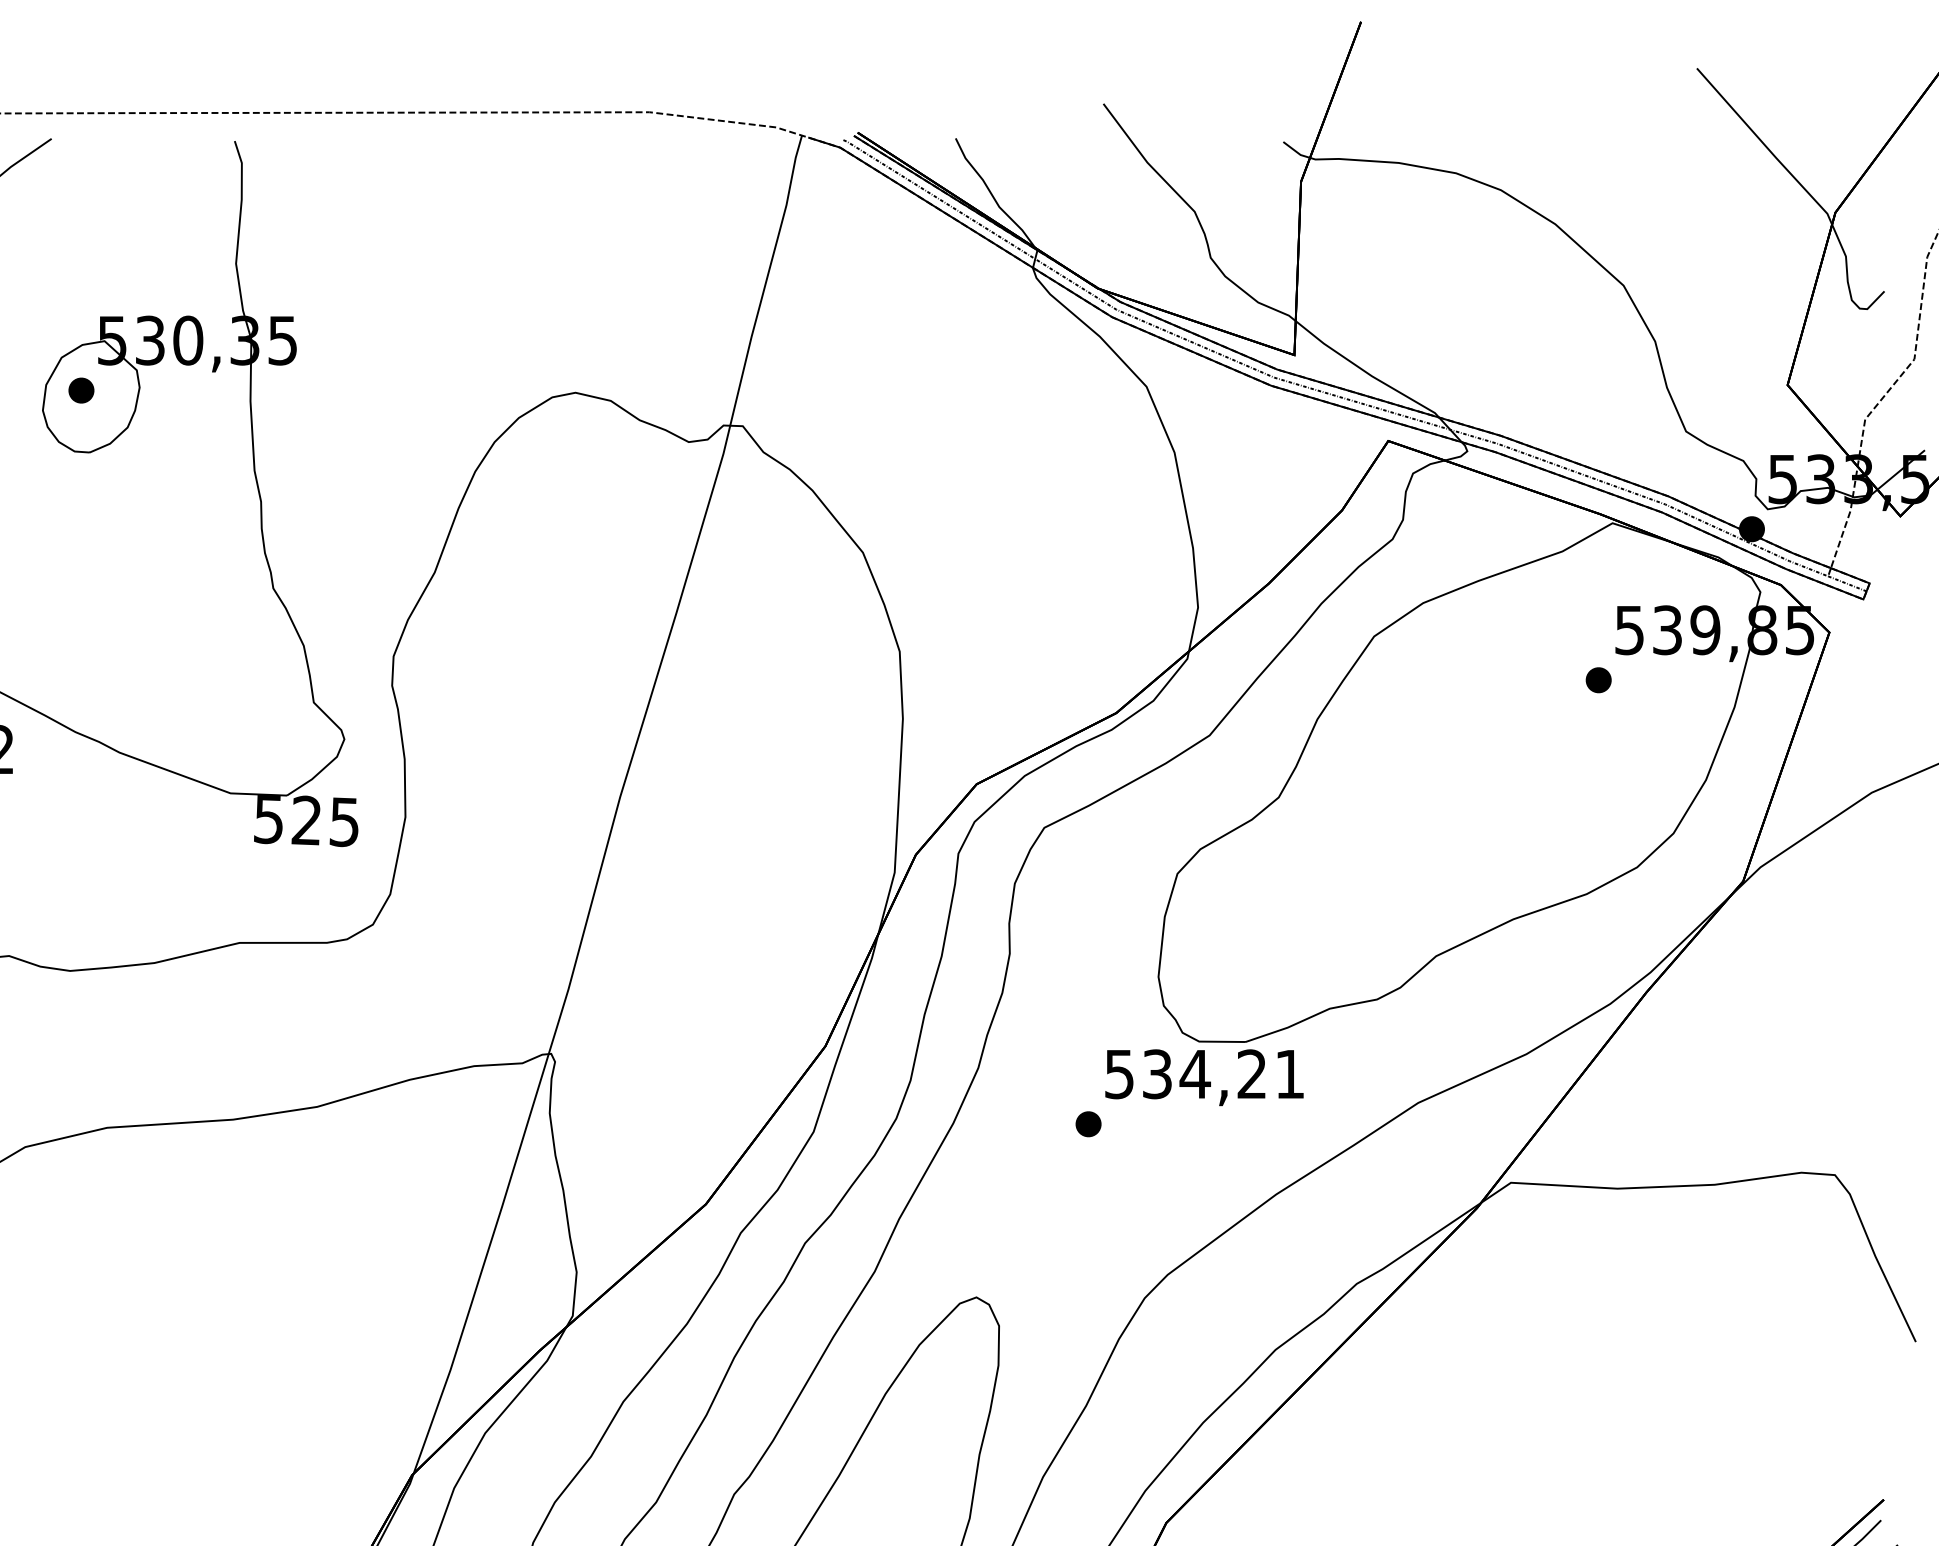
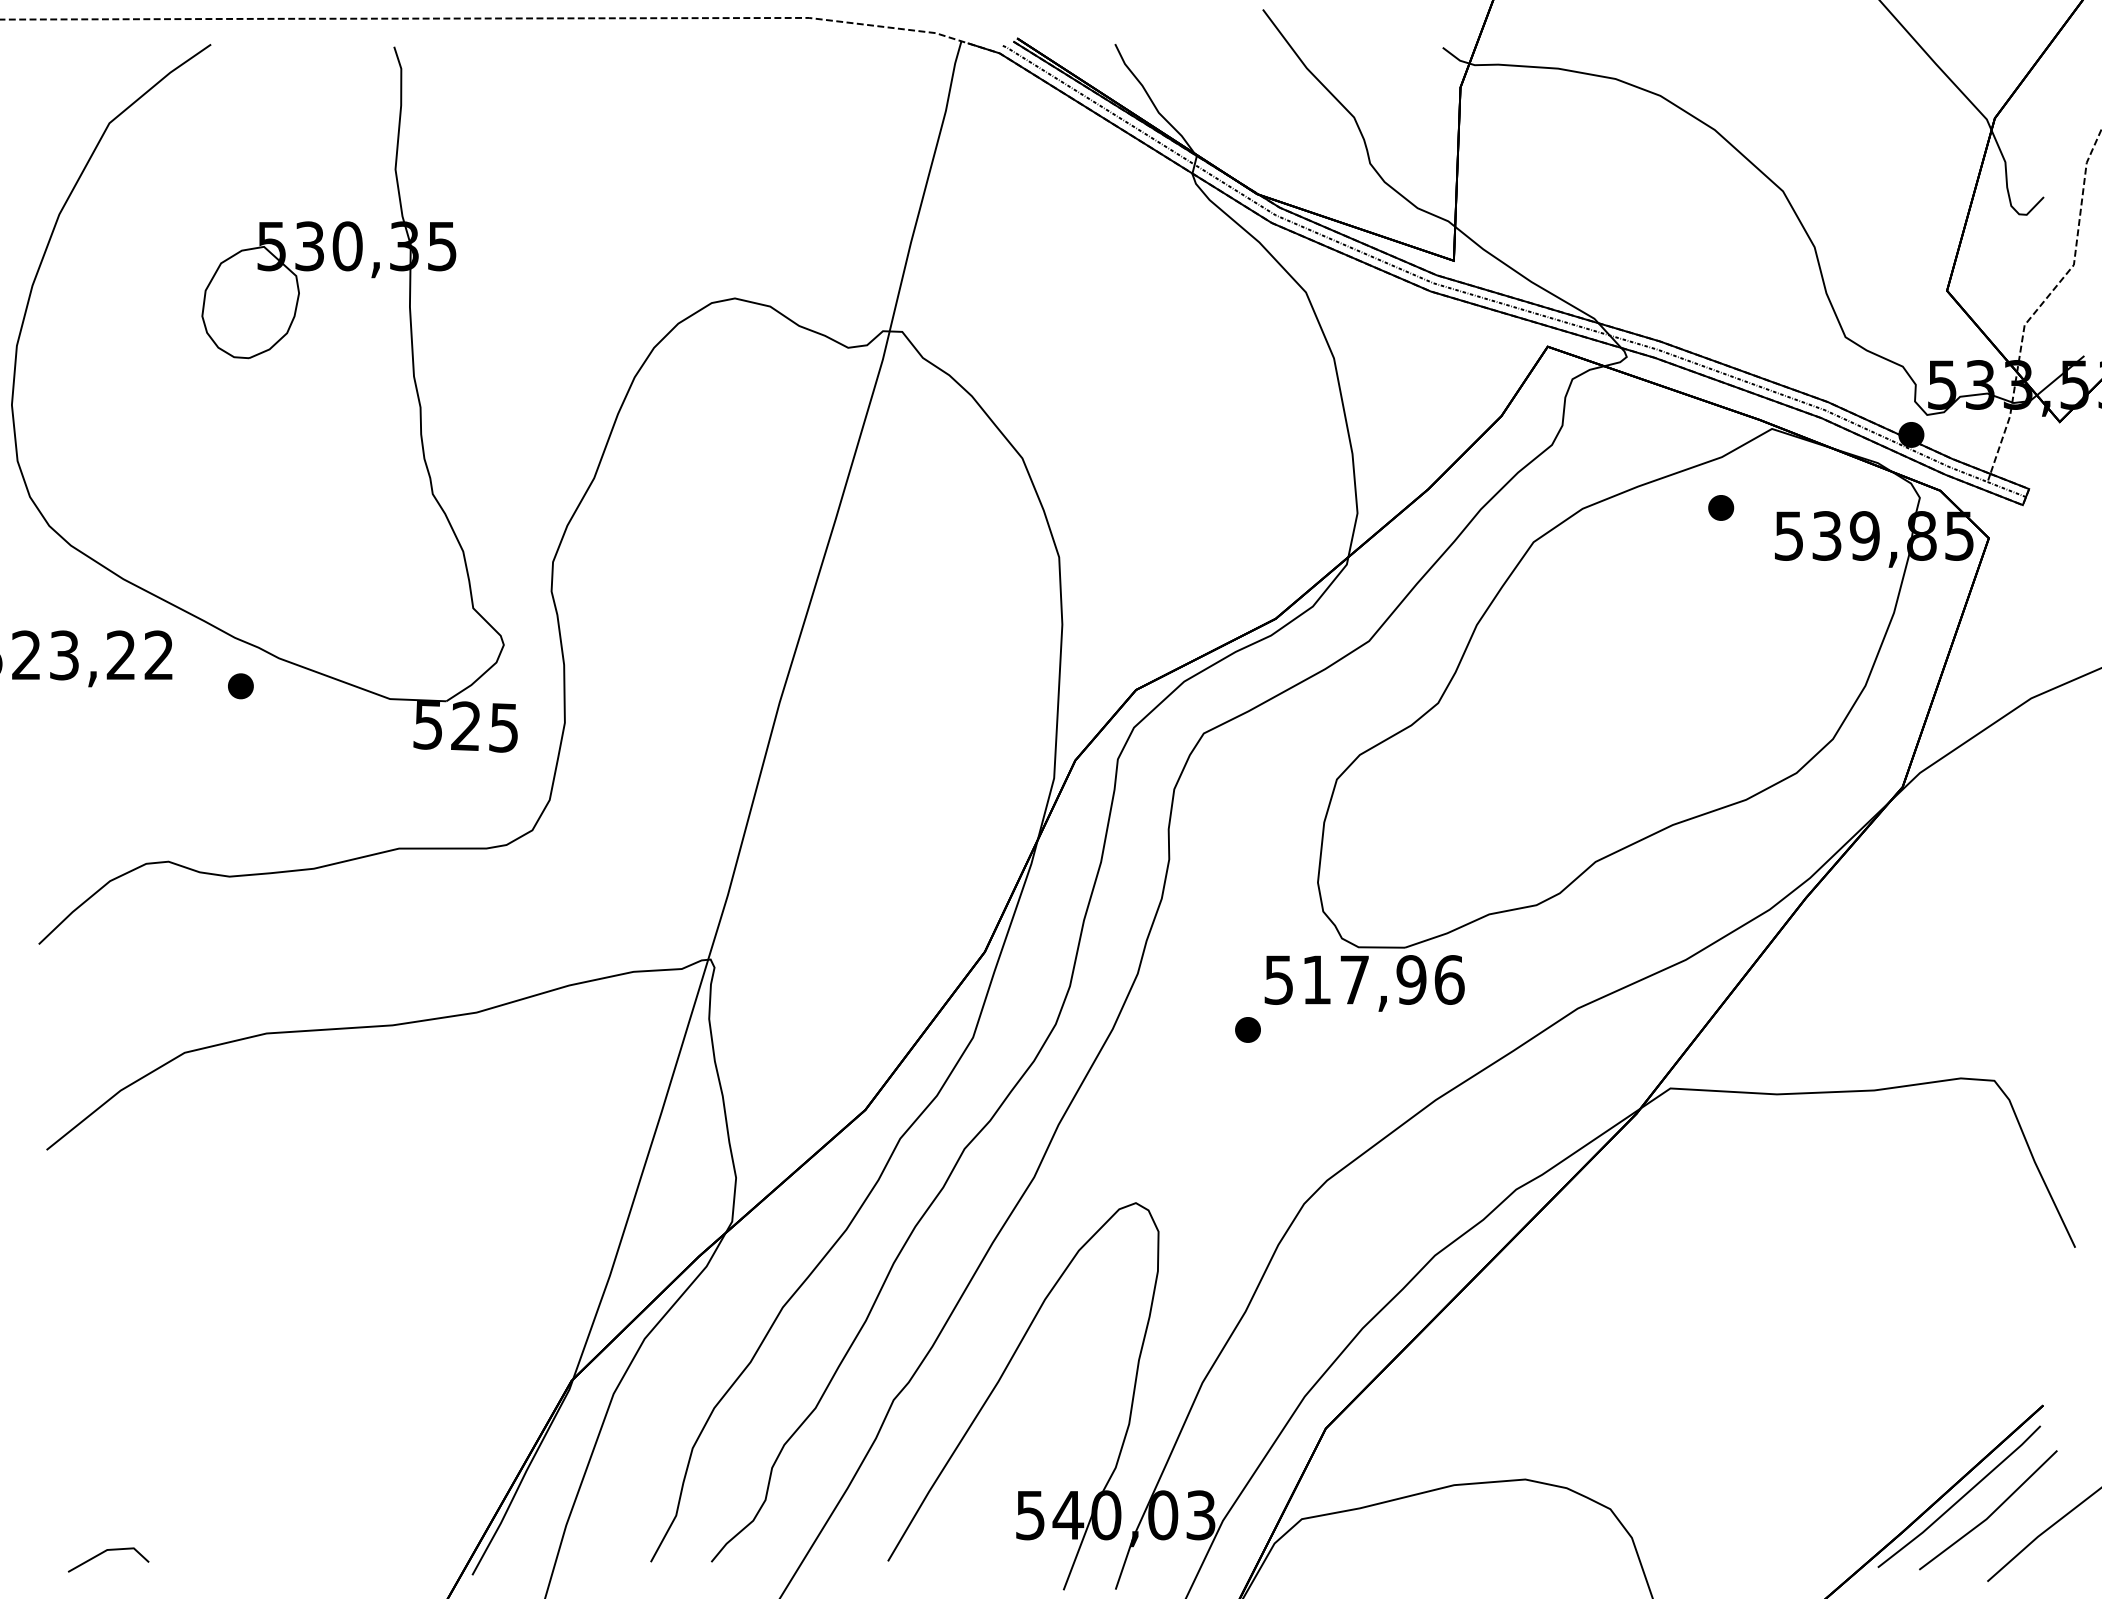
part: (81, 390) -> (240, 686), moved
part: (1599, 679) -> (1721, 507), moved
text: (1224, 1073) -> (1383, 979), 534,21 -> 517,96

